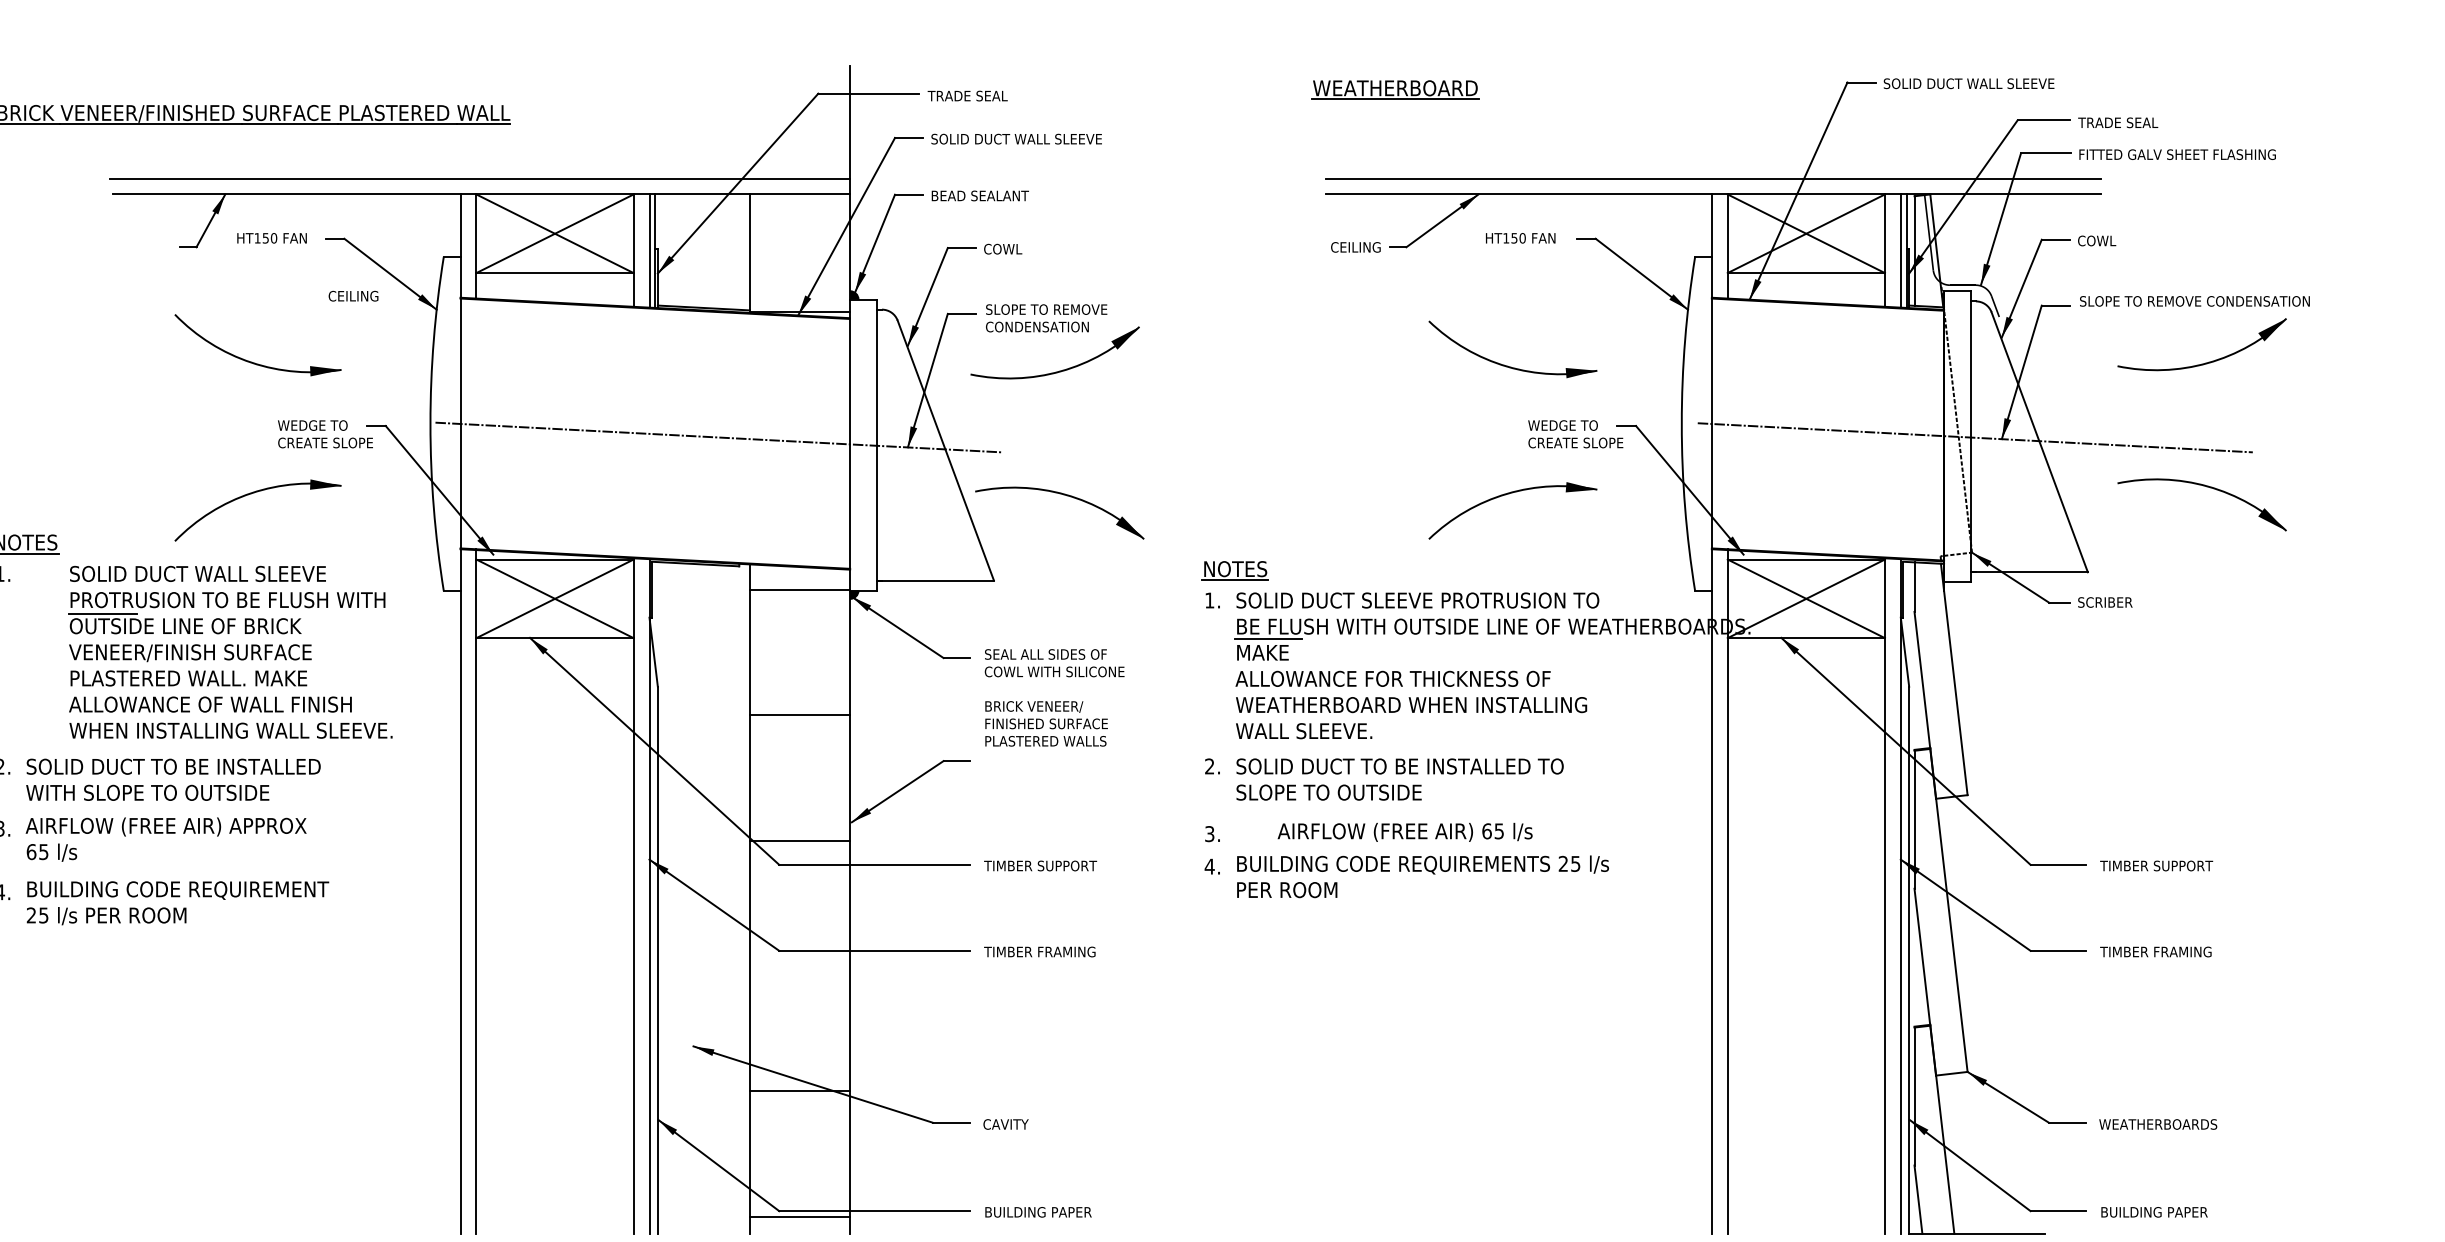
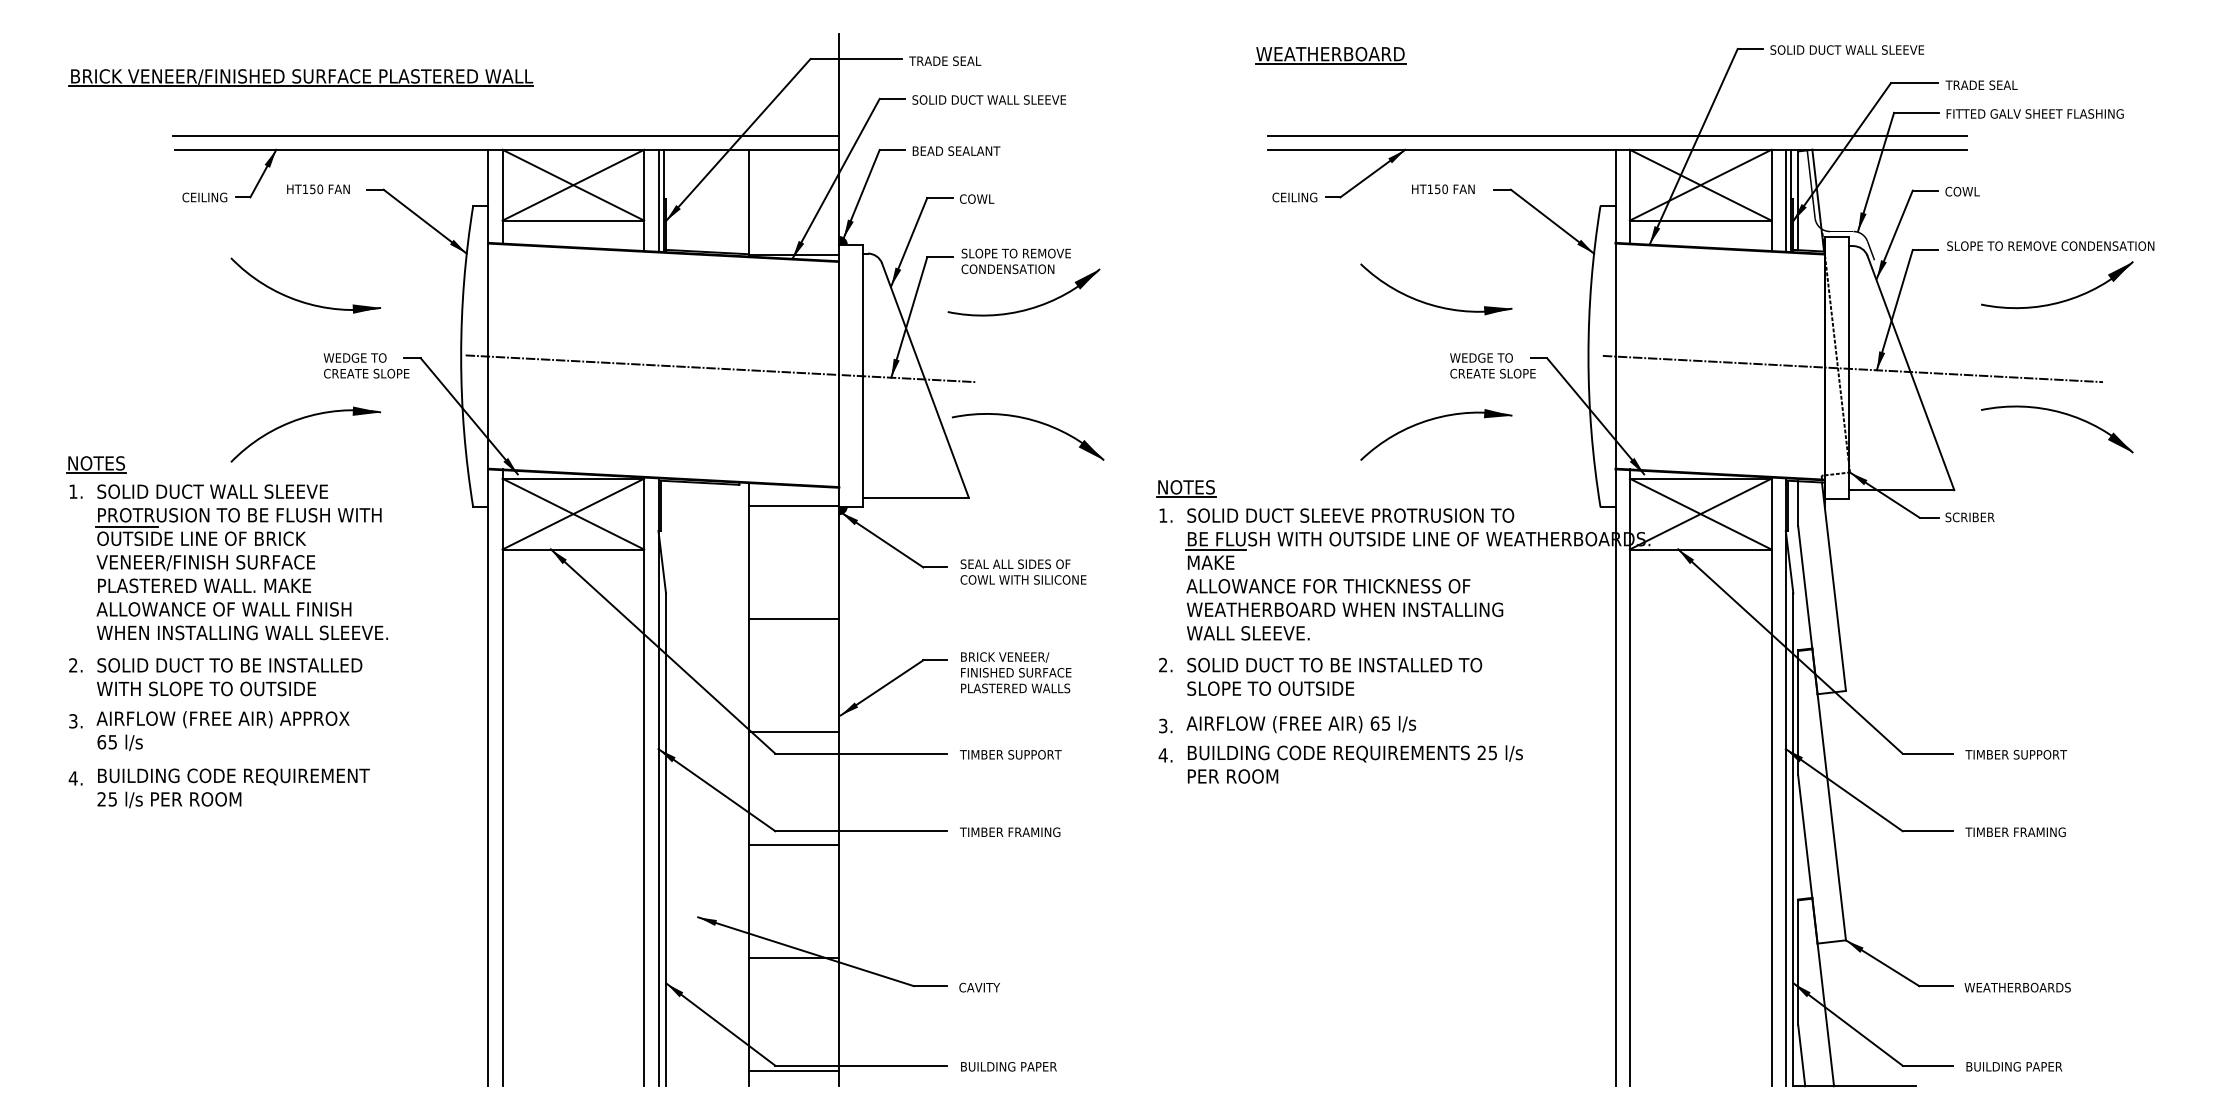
text: (353, 296) -> (204, 197), moved
part: (229, 652) -> (241, 562), moved
text: (1046, 723) -> (1016, 672), moved
text: (1405, 832) -> (1301, 724), moved
line: (799, 965) -> (793, 844), added

